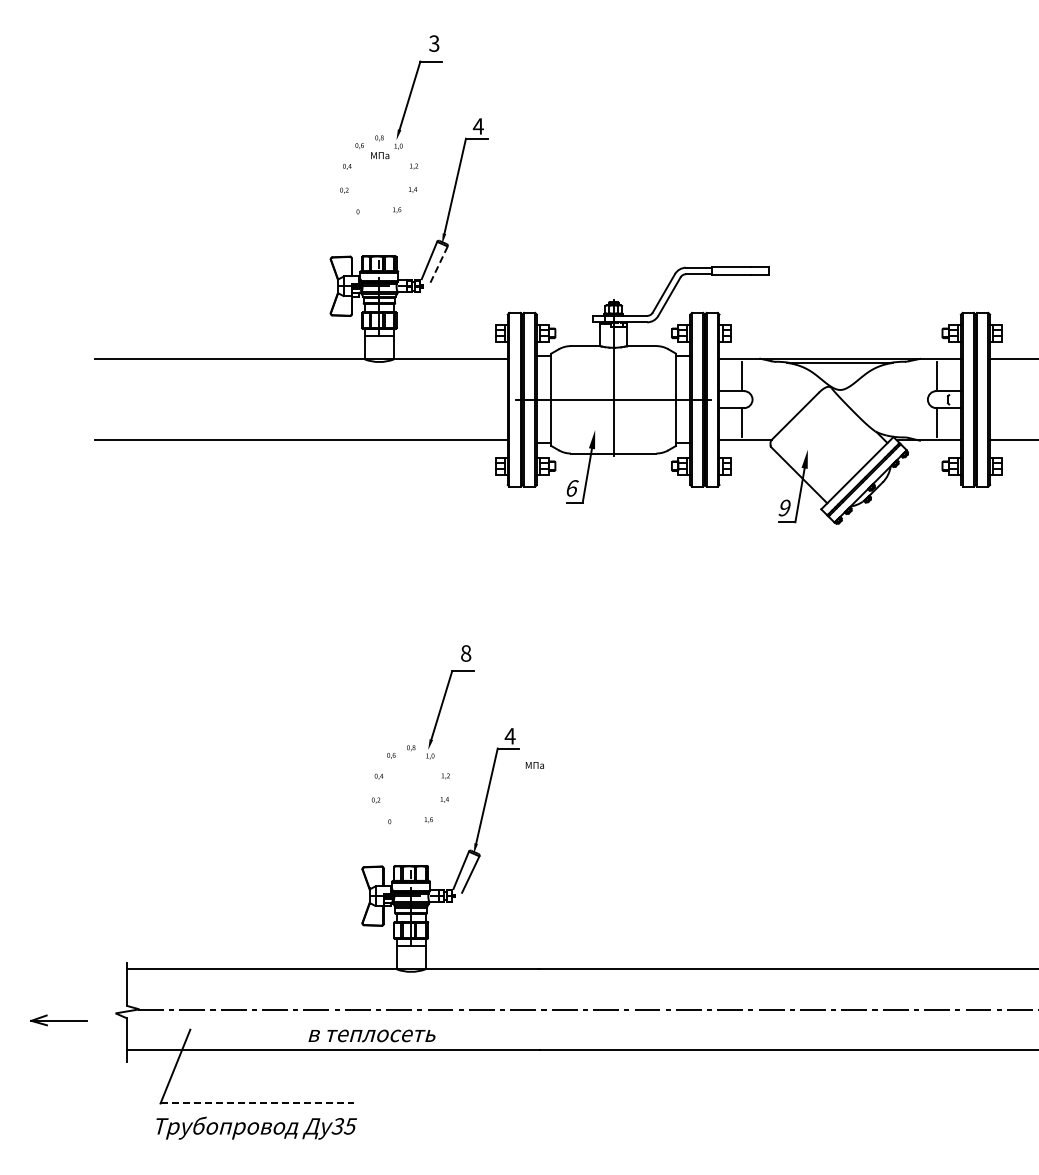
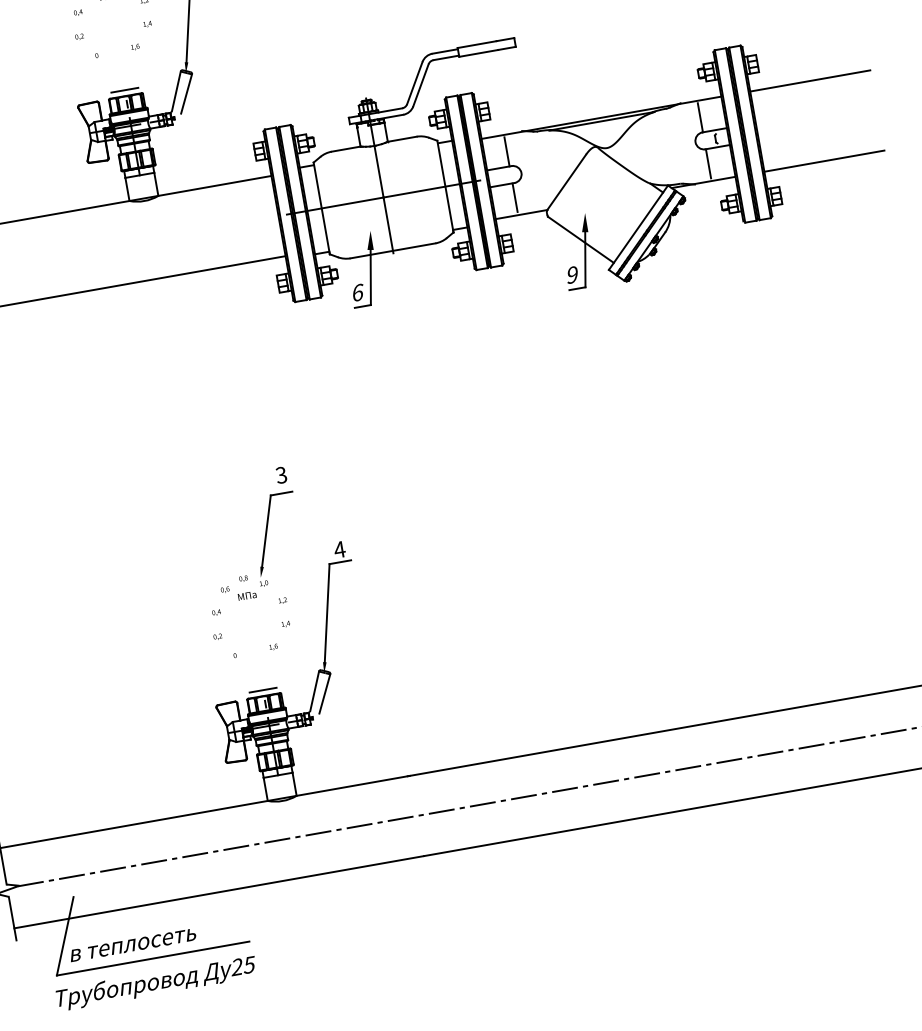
line: (378, 250) -> (123, 90), added
line: (438, 265) -> (186, 94), dashed -> solid
text: (465, 653) -> (280, 475), 8 -> 3
text: (534, 765) -> (246, 596), moved
line: (410, 860) -> (262, 690), added
text: (371, 1035) -> (132, 944), moved
line: (257, 1103) -> (153, 958), dashed -> solid
text: (337, 1126) -> (236, 967), 35 -> 25

